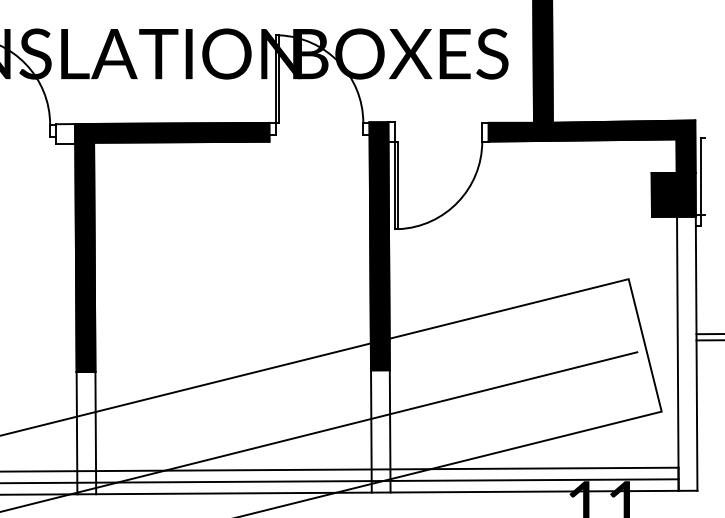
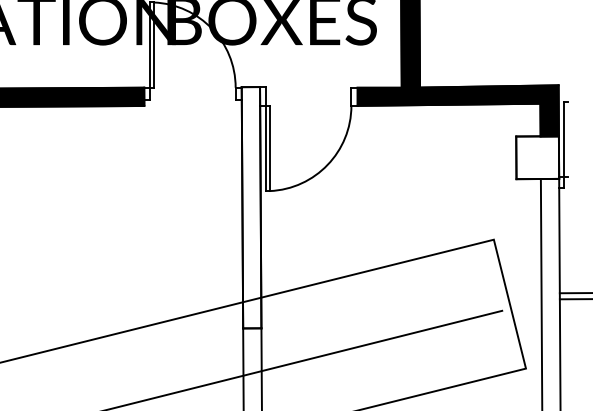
fill: (673, 194) -> (537, 157), removed
fill: (379, 246) -> (251, 207), removed

